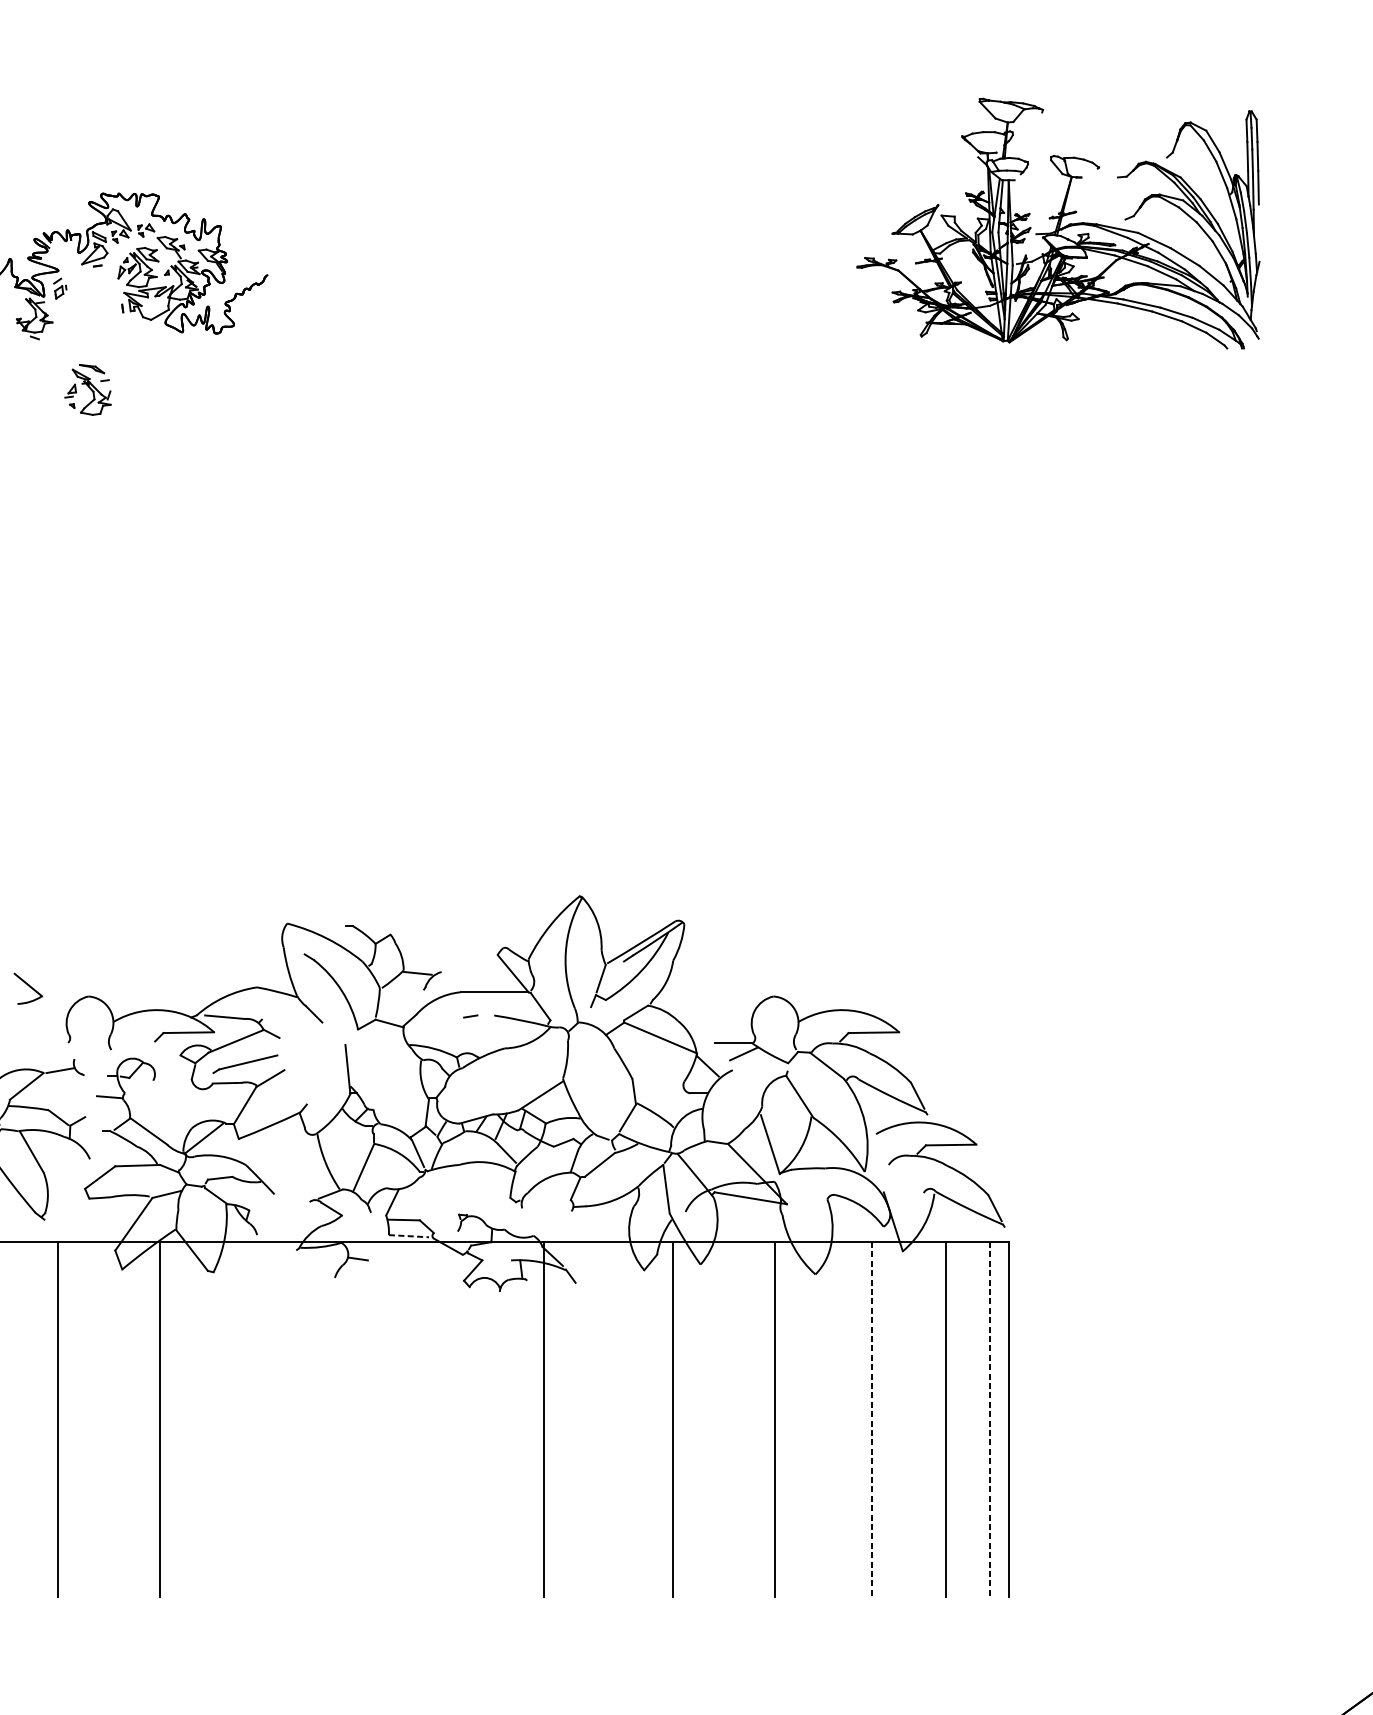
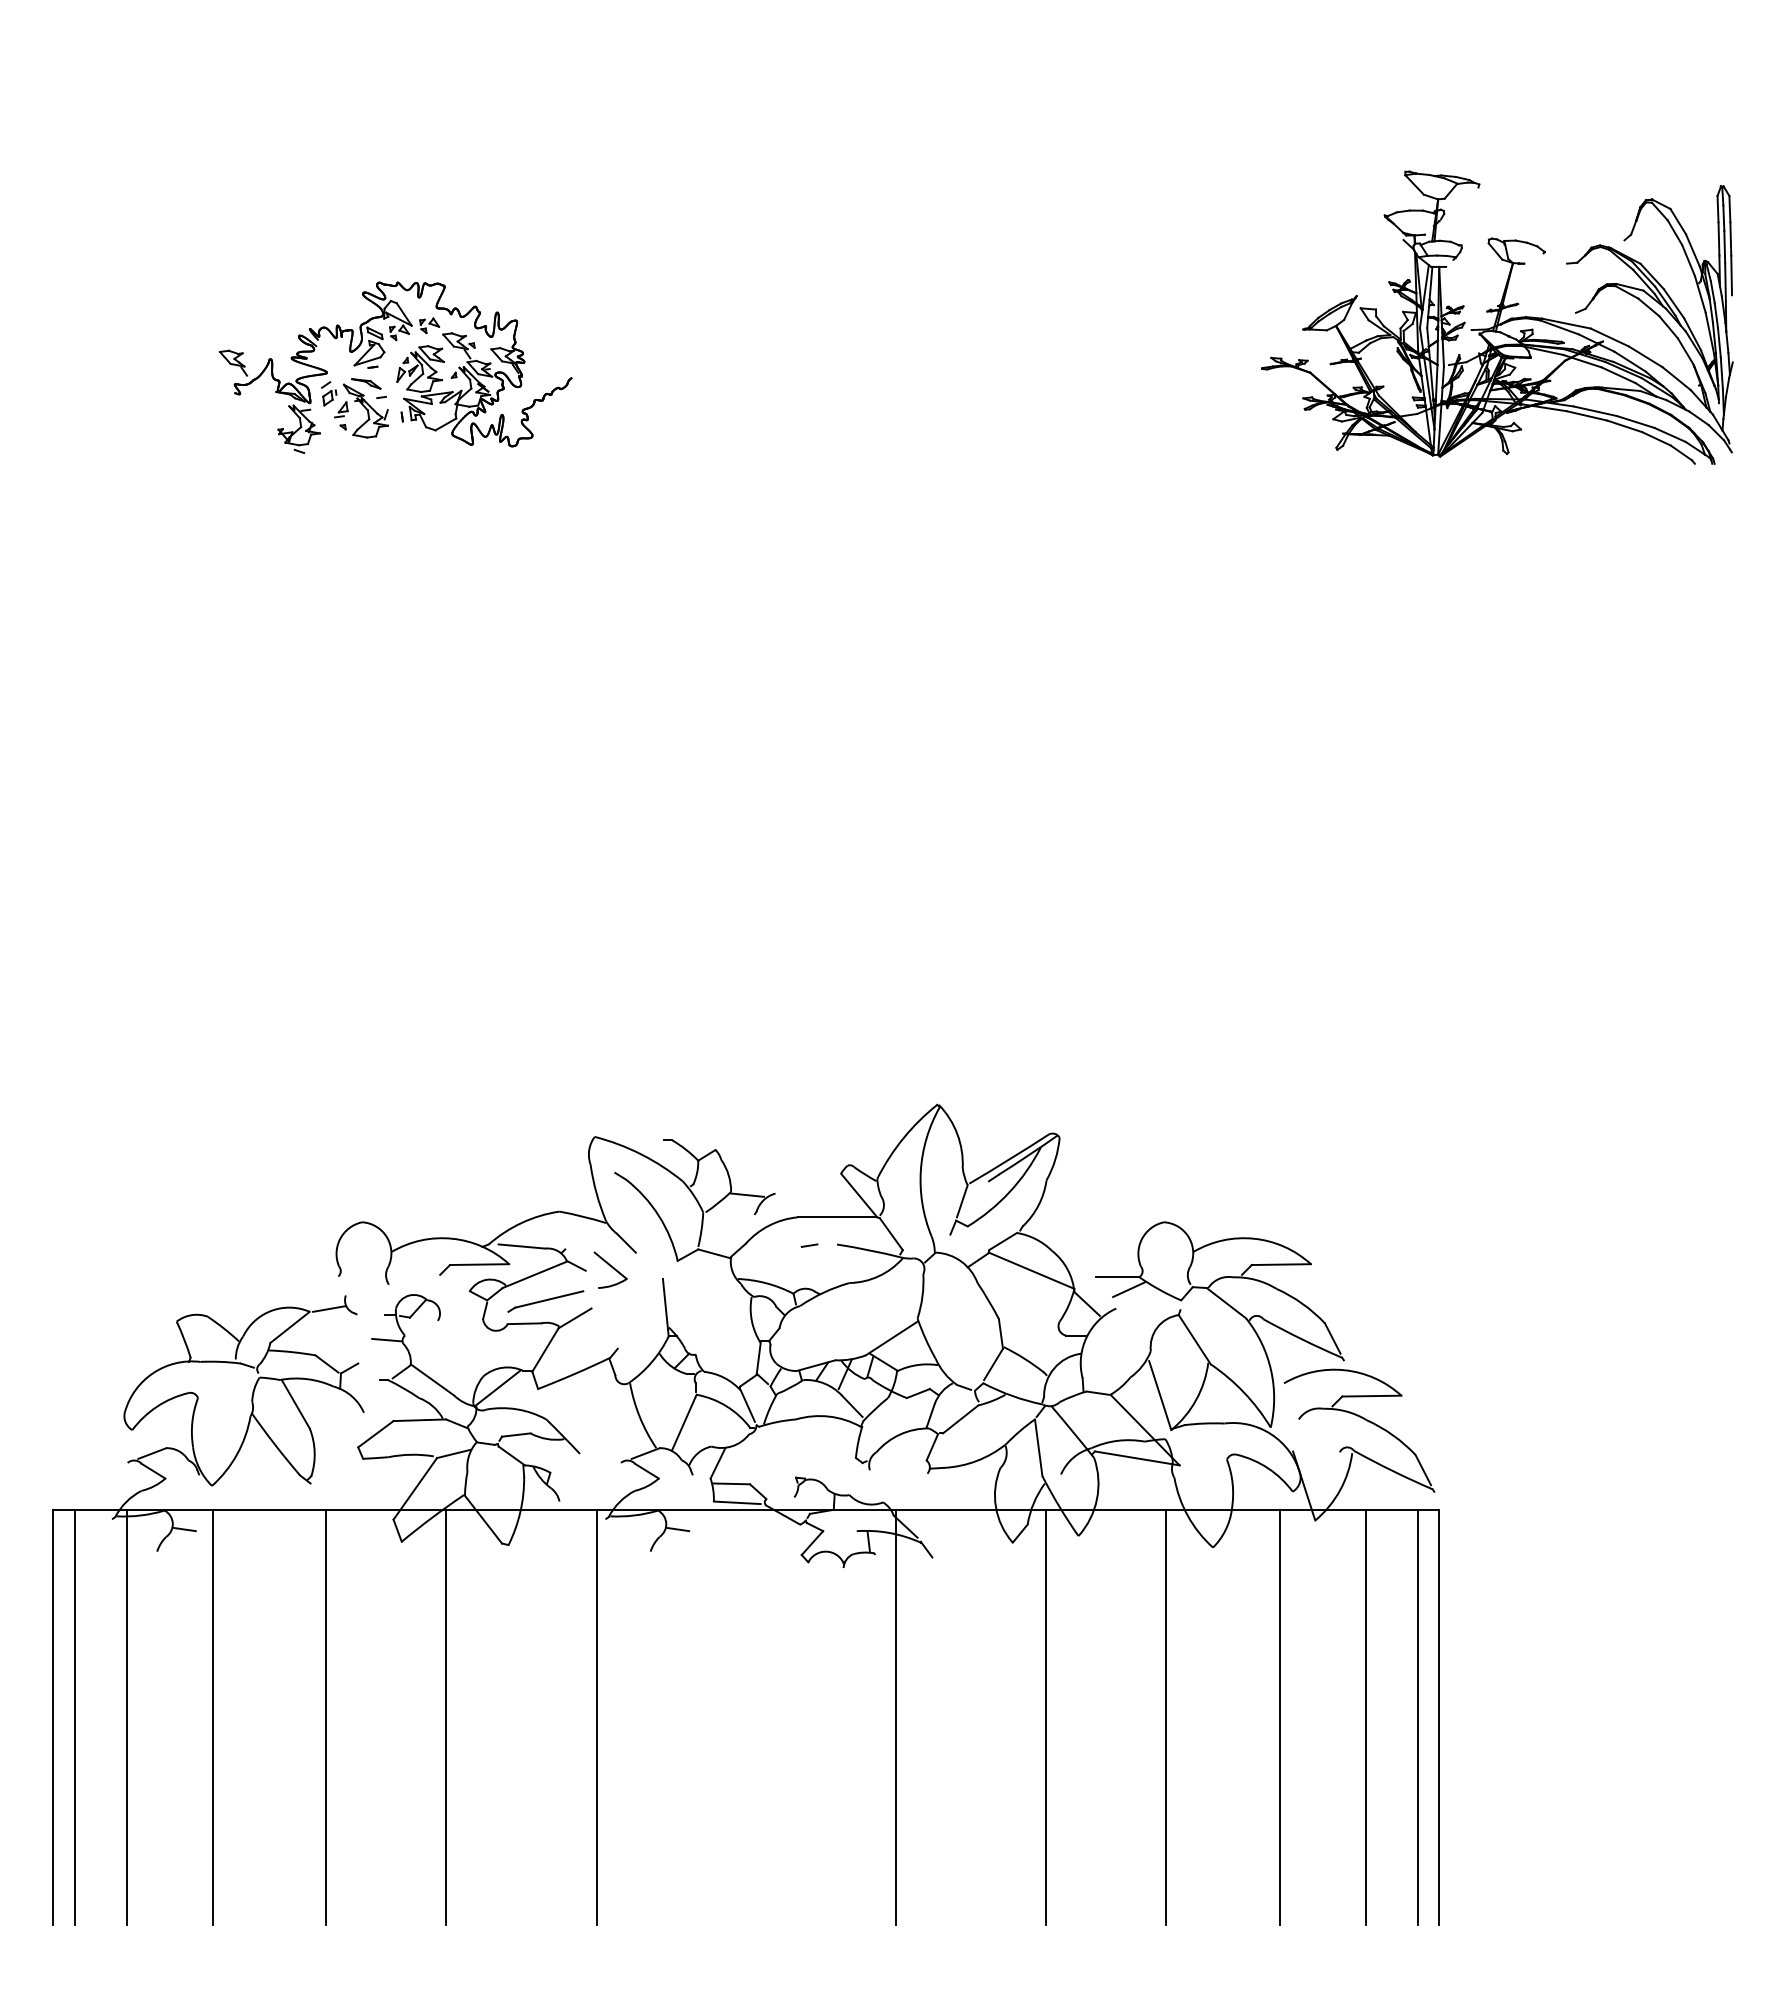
part: (87, 390) -> (361, 408), moved
part: (28, 988) -> (610, 1269), moved
line: (409, 1235) -> (737, 1502), dashed -> solid
line: (288, 1419) -> (596, 1717), added
line: (872, 1419) -> (1279, 1717), dashed -> solid
line: (990, 1419) -> (1417, 1717), dashed -> solid

